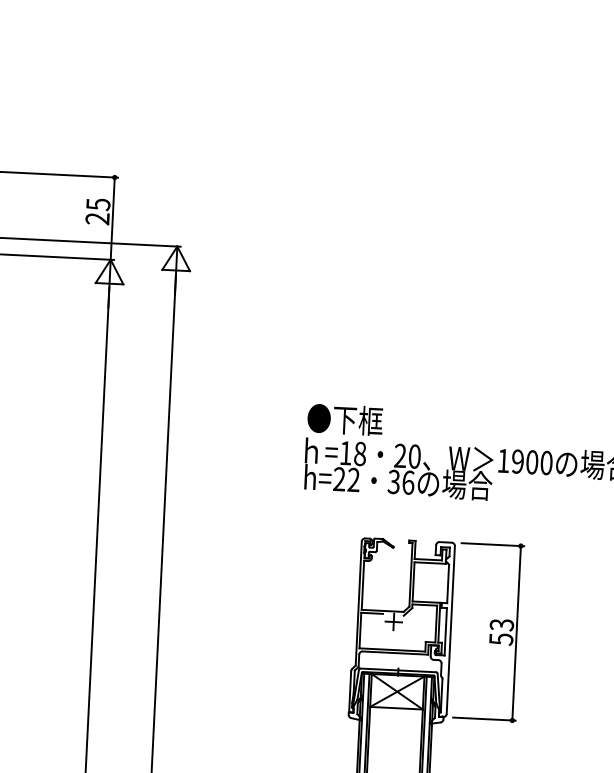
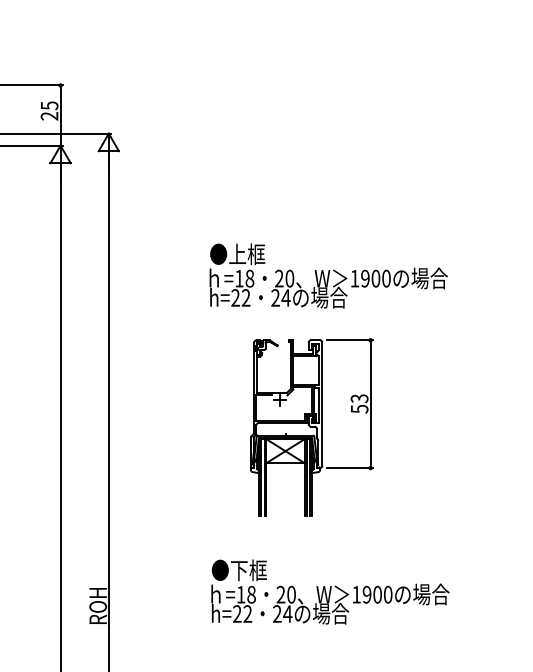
text: (344, 420) -> (237, 254), ●下框 -> ●上框
text: (400, 481) -> (280, 297), 36 -> 24

